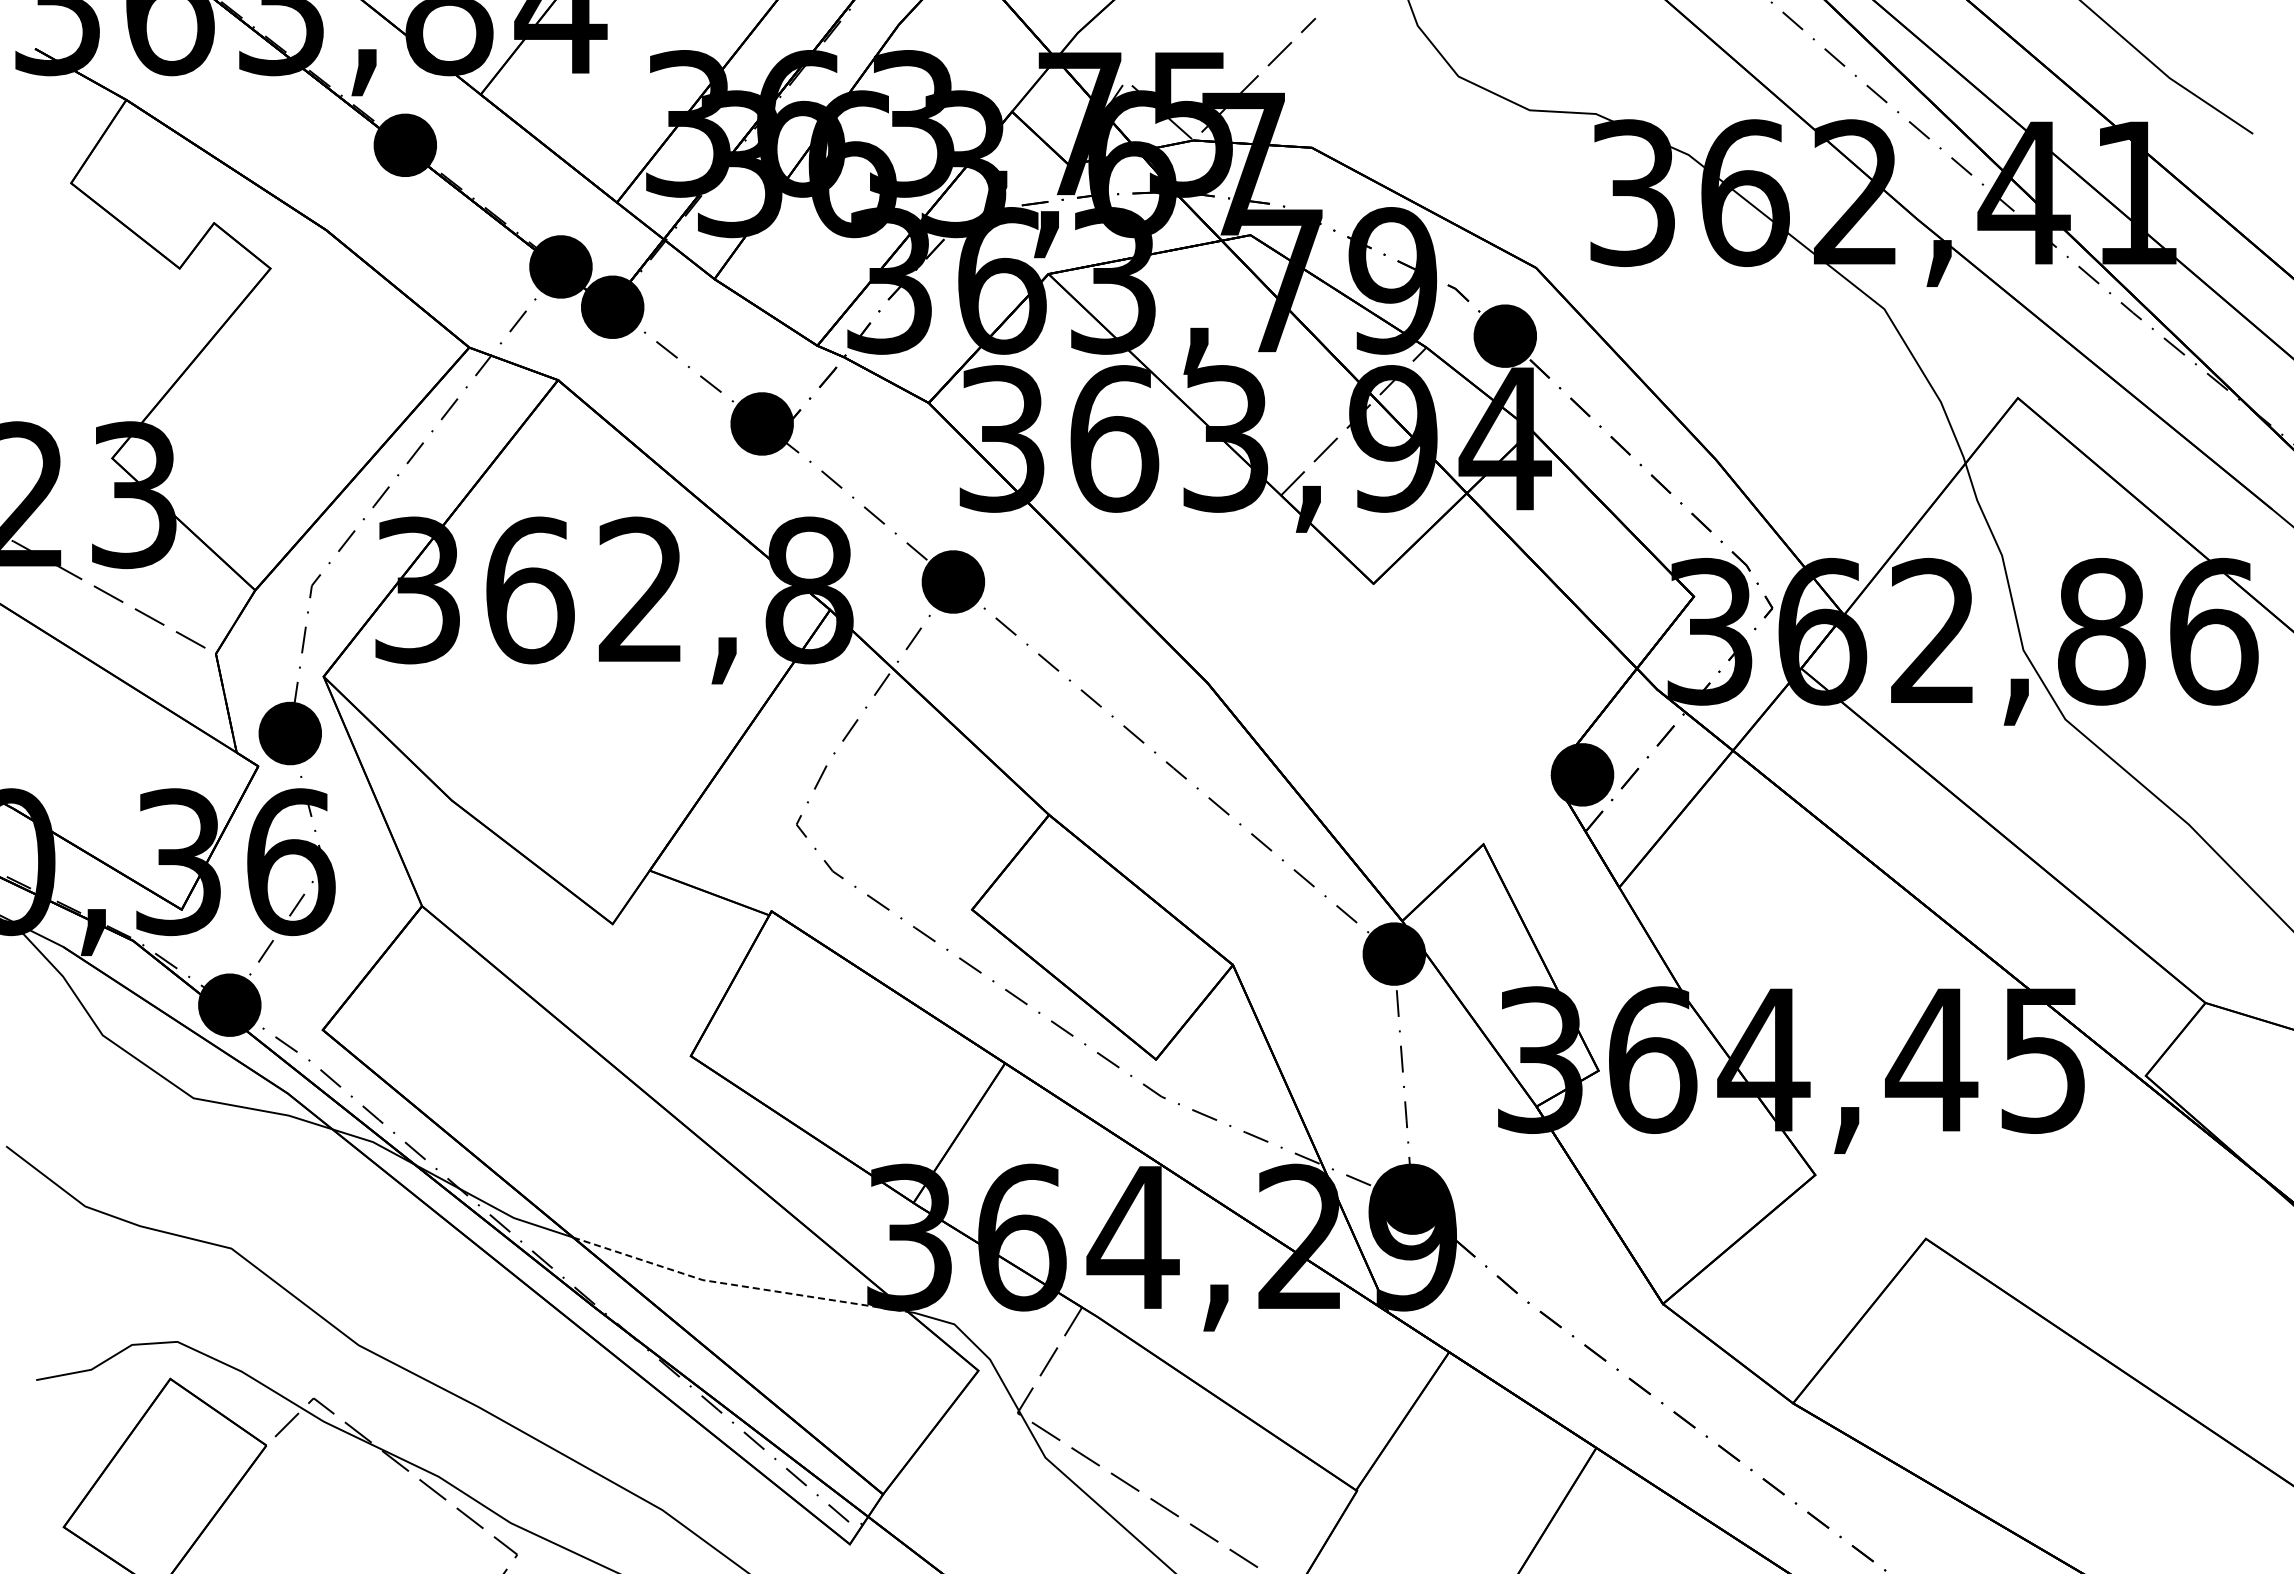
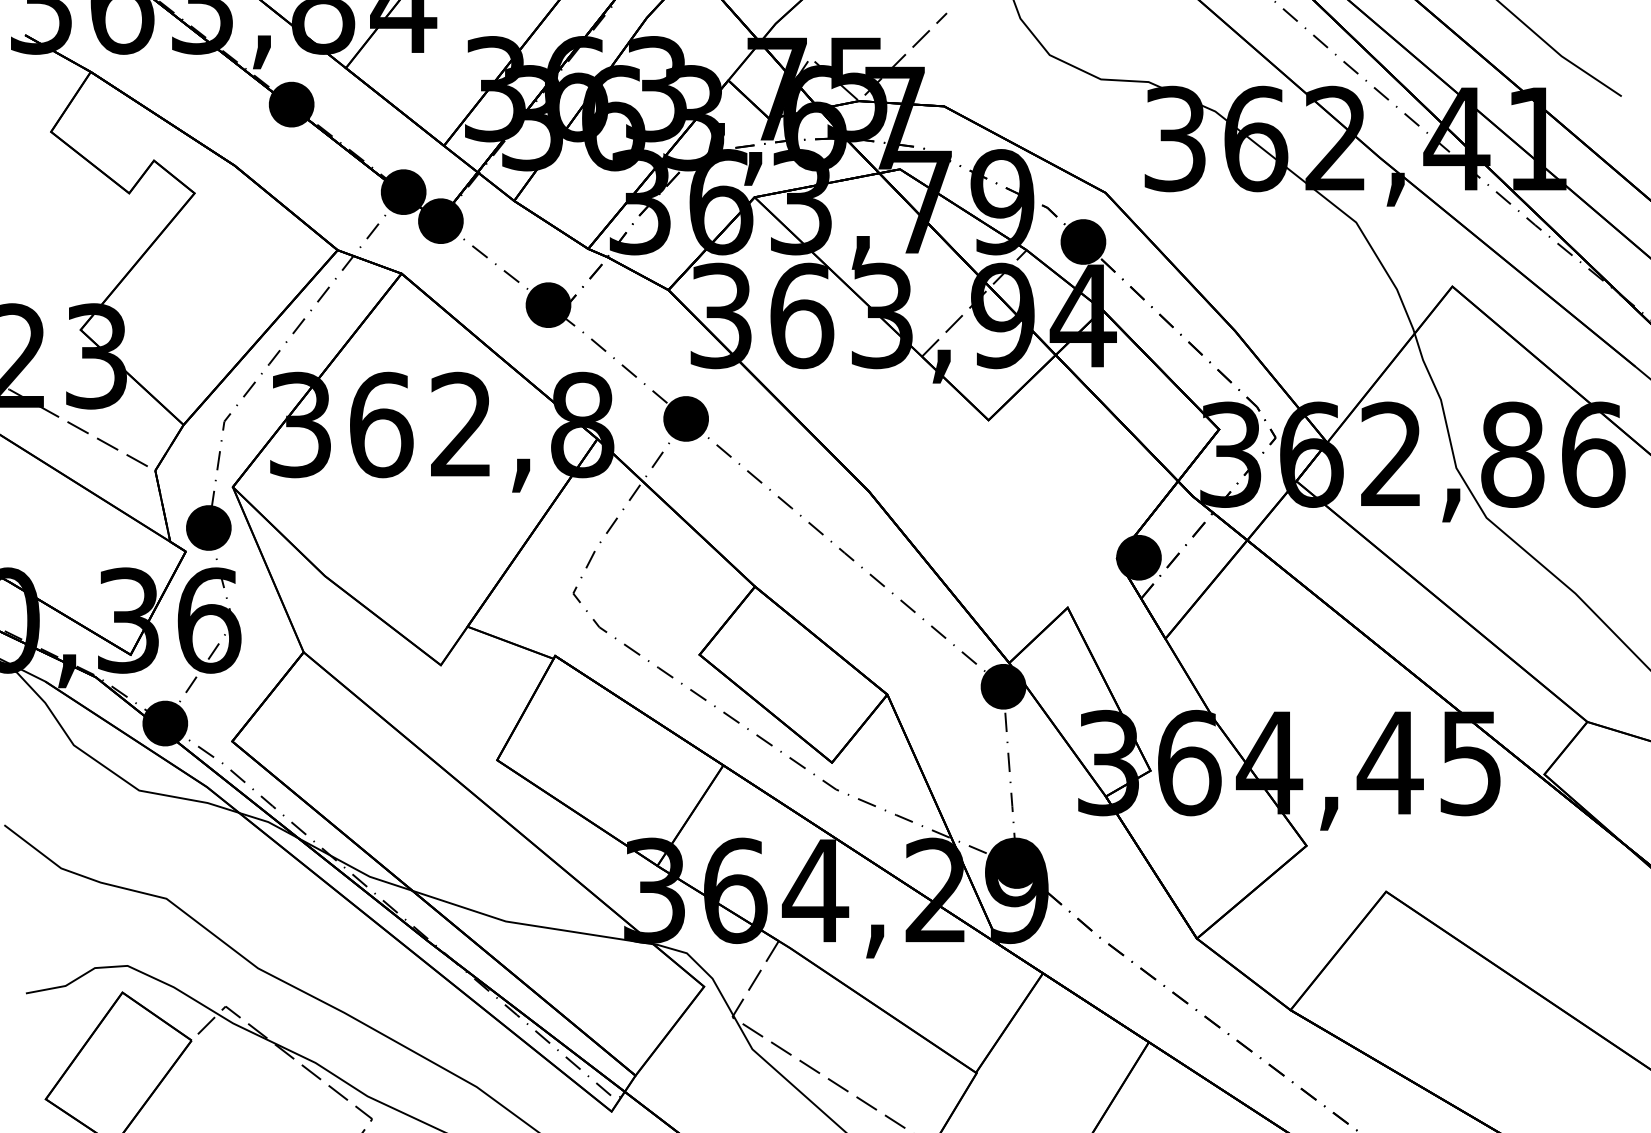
line: (737, 1285) -> (530, 925), dashed -> solid

